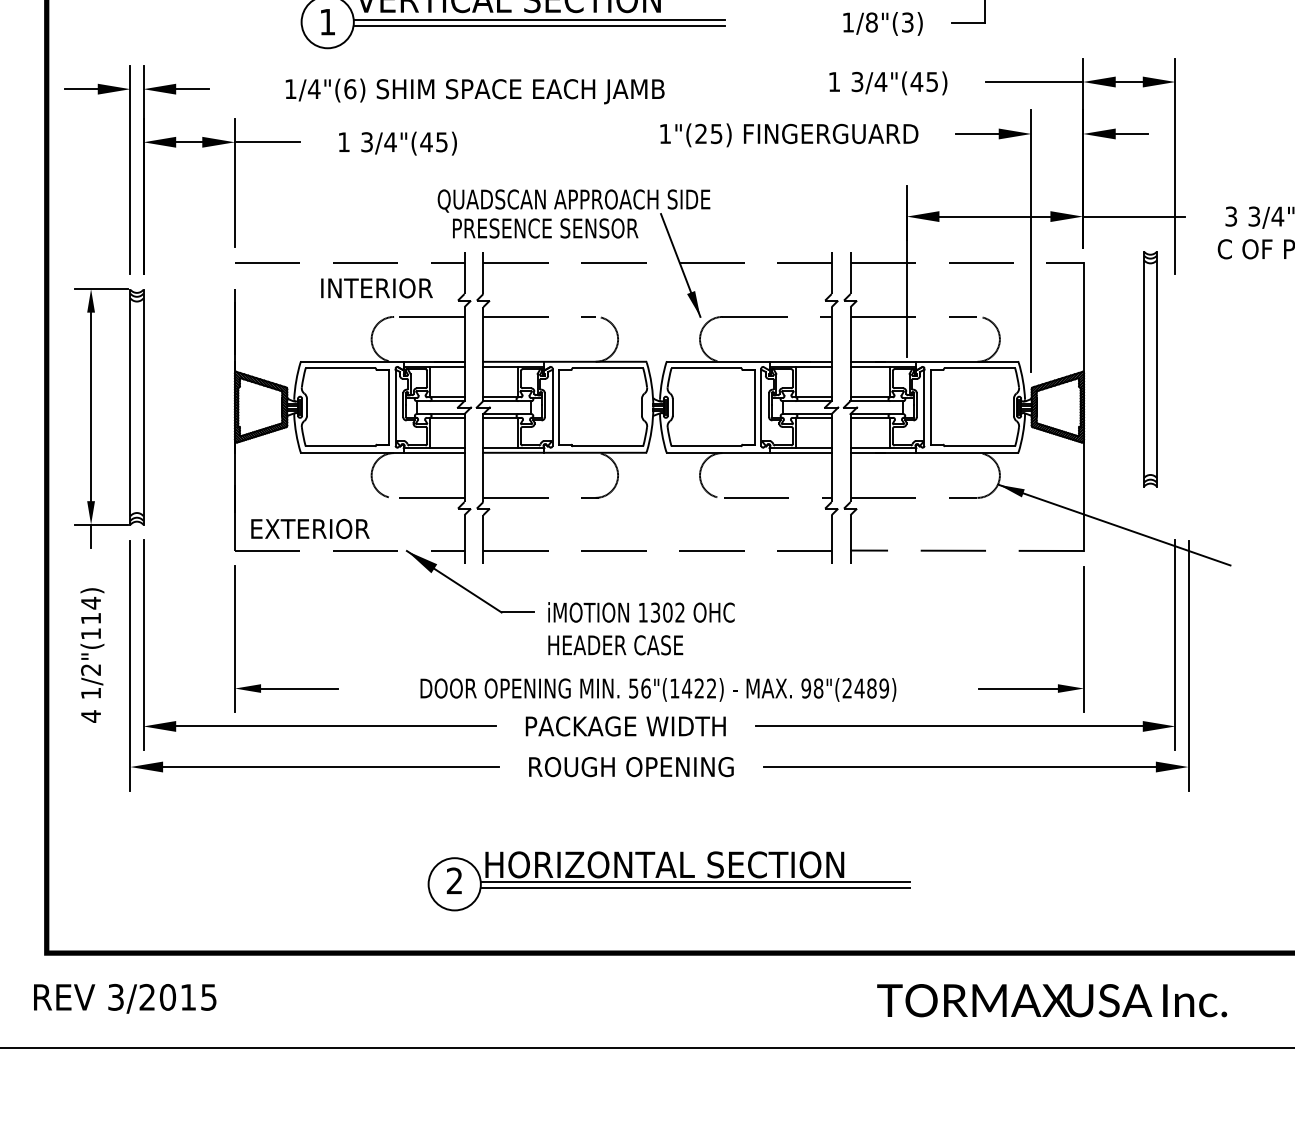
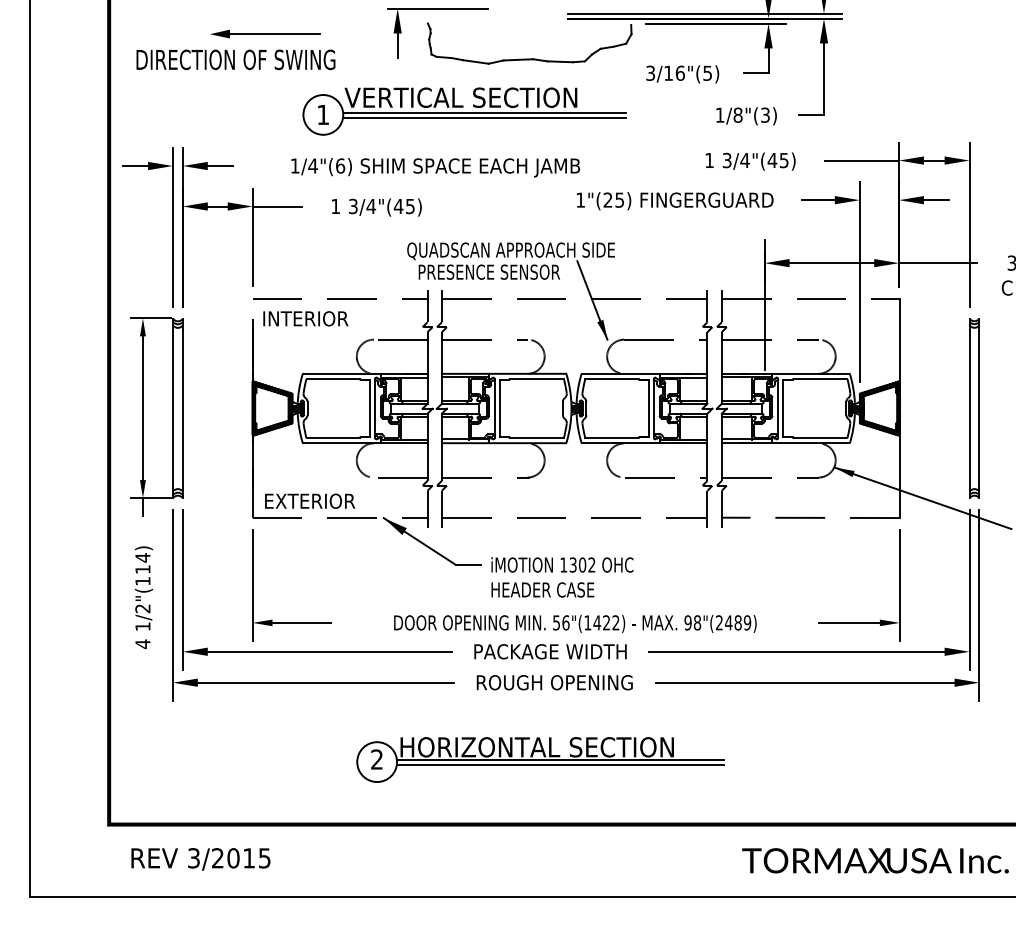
text: (376, 287) -> (305, 318), moved
part: (1150, 369) -> (974, 408), moved
part: (669, 880) -> (540, 759), moved
text: (124, 998) -> (200, 859), moved

